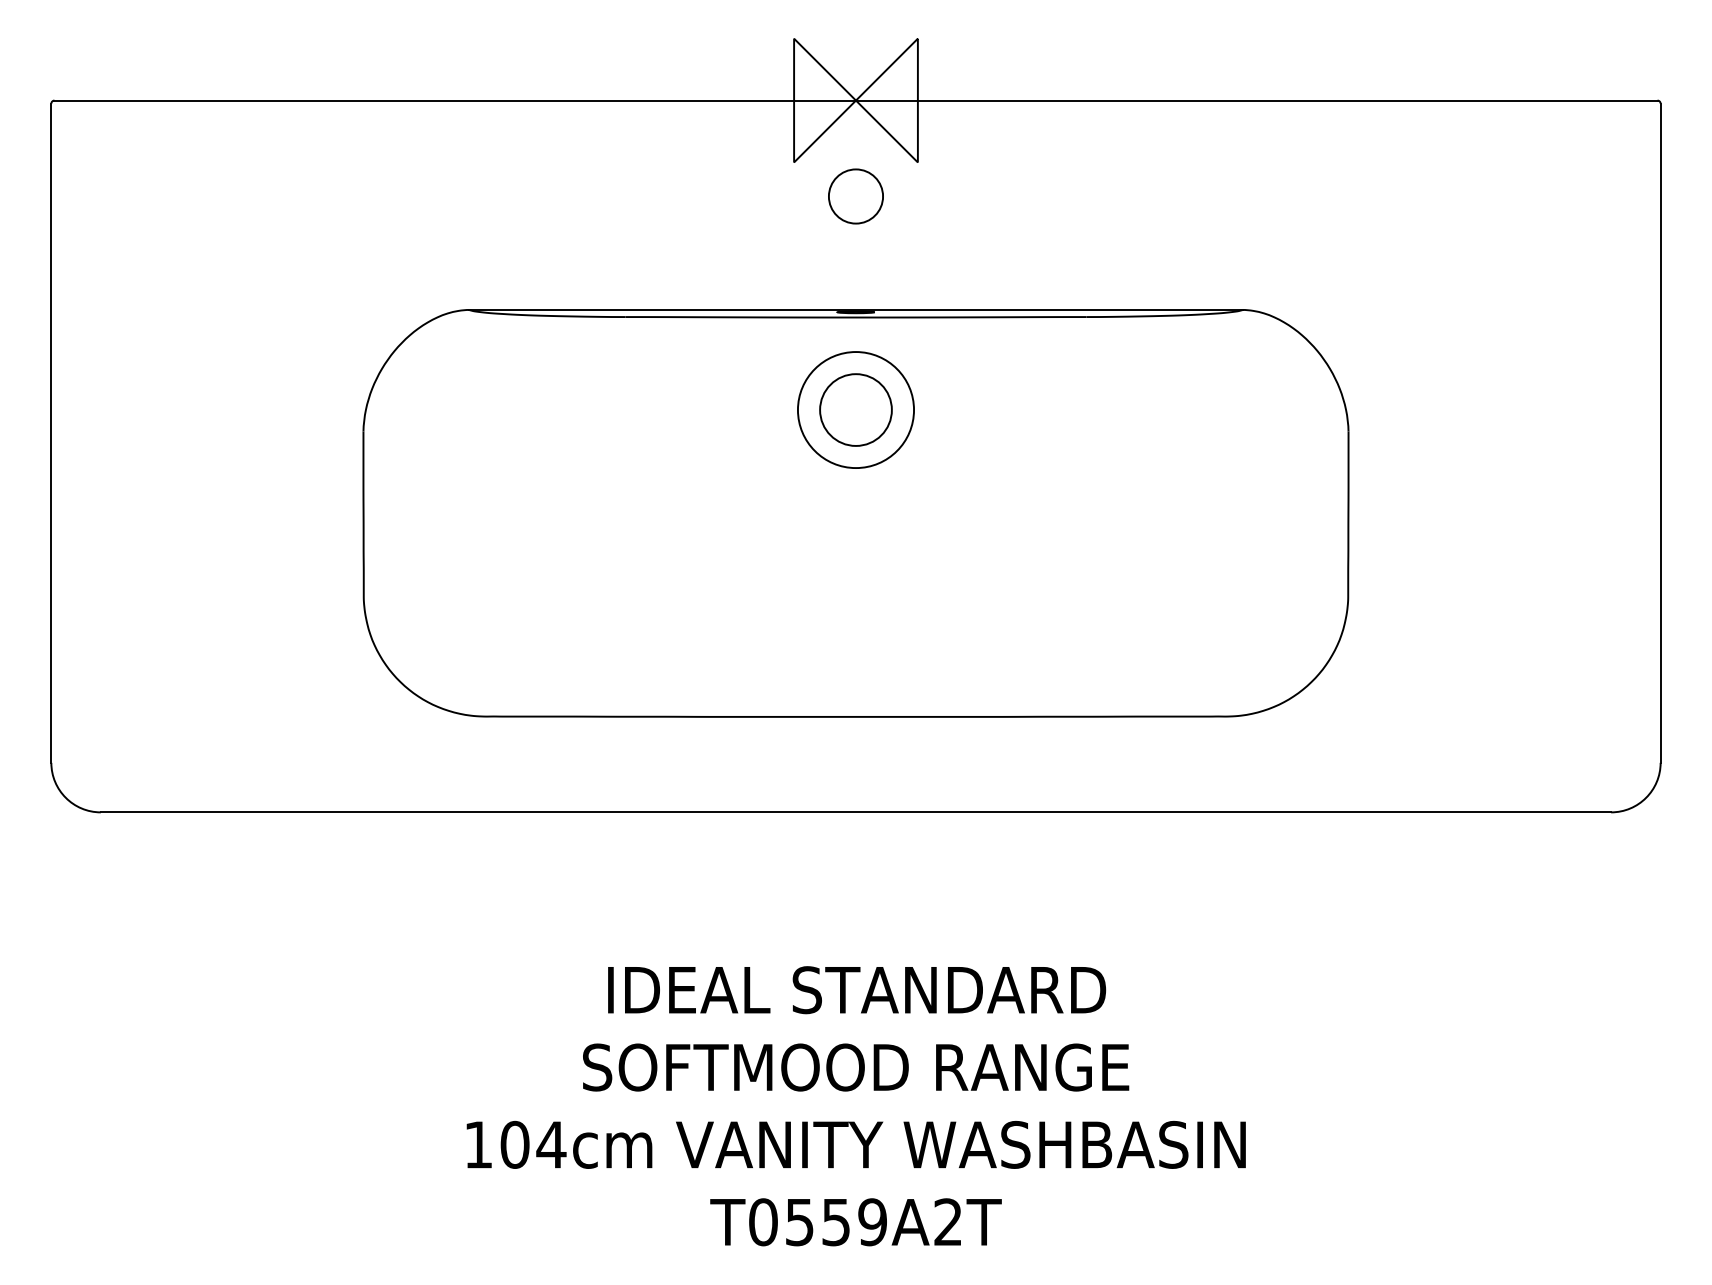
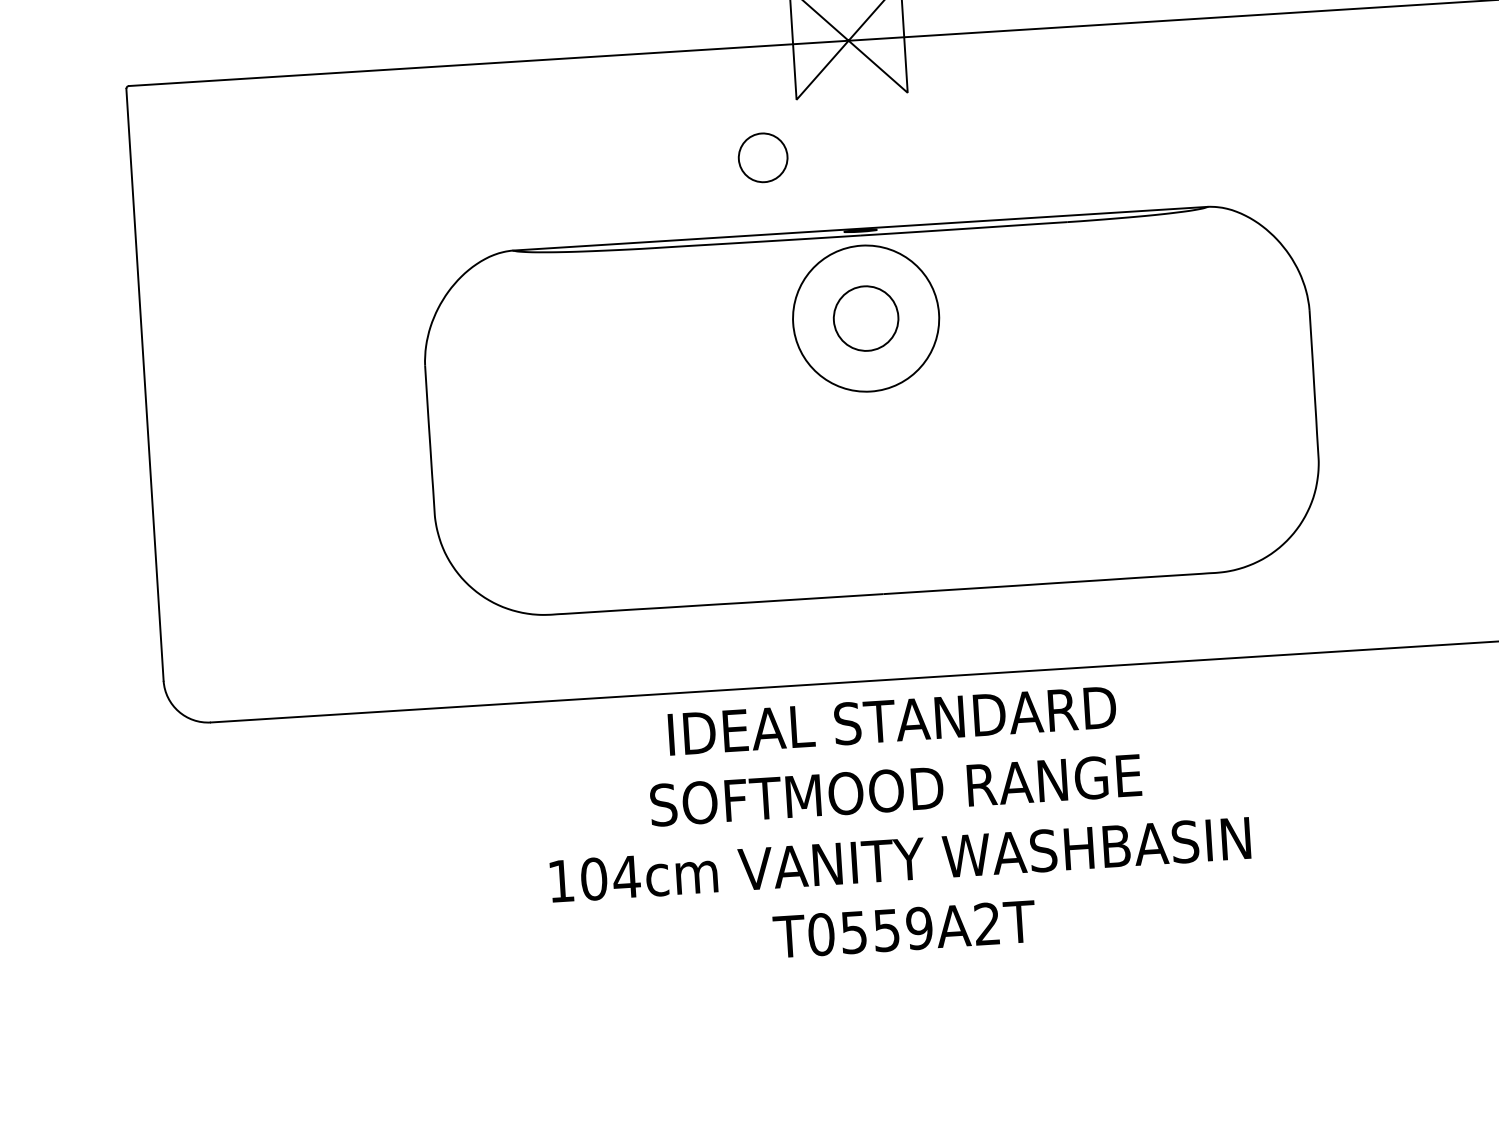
circle: (855, 196) -> (762, 157), moved
circle: (855, 410) -> (865, 319), size x1.4
text: (855, 1106) -> (897, 825), moved

